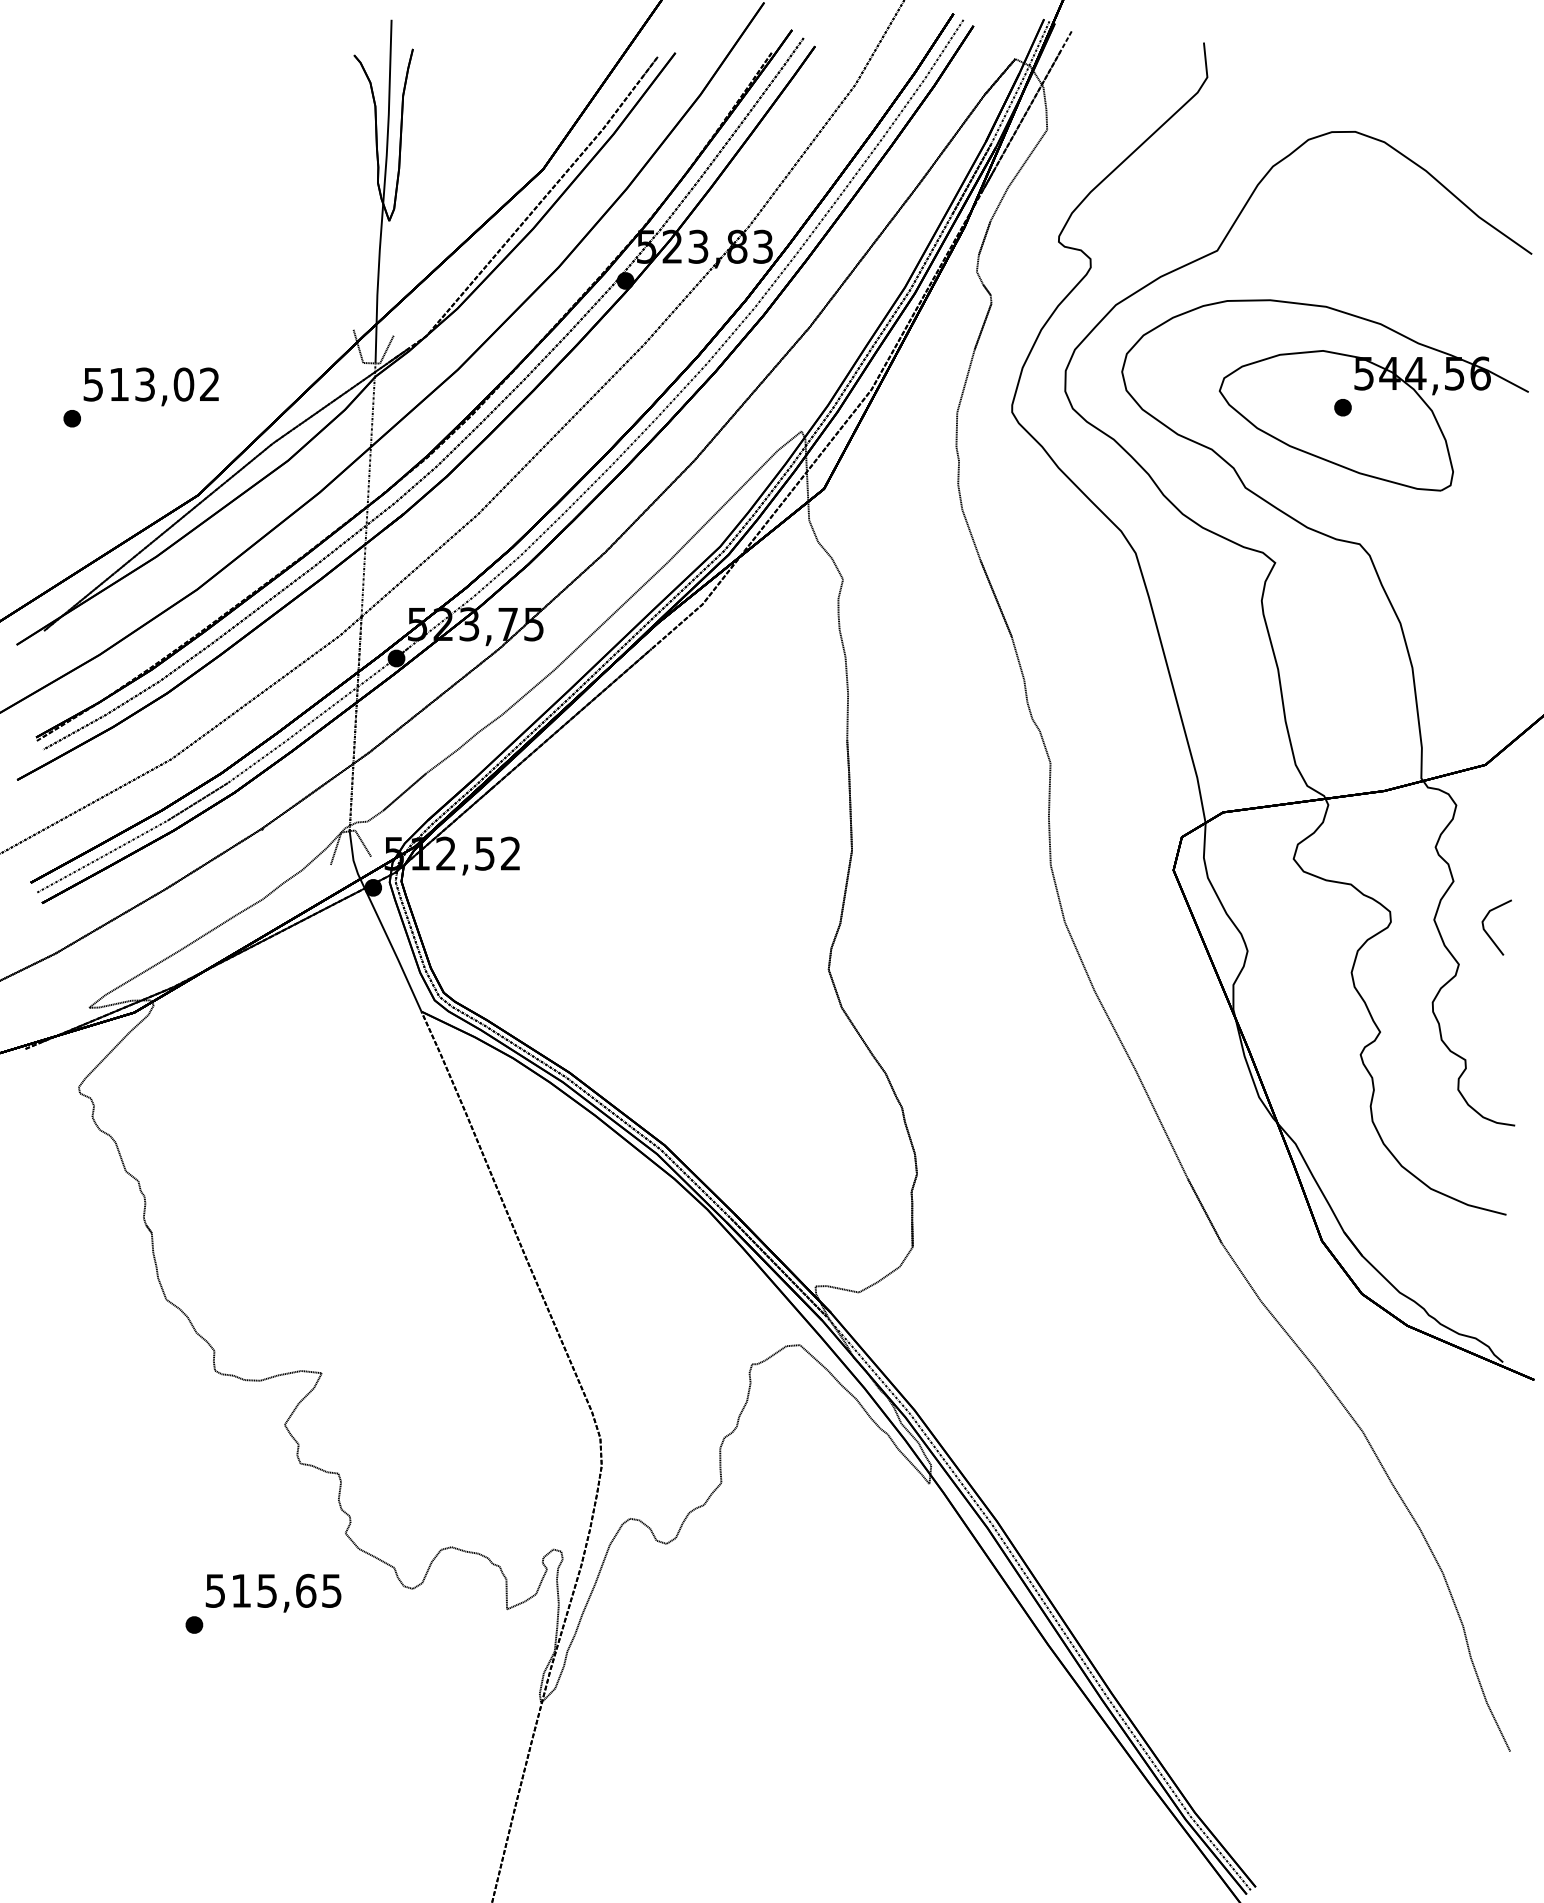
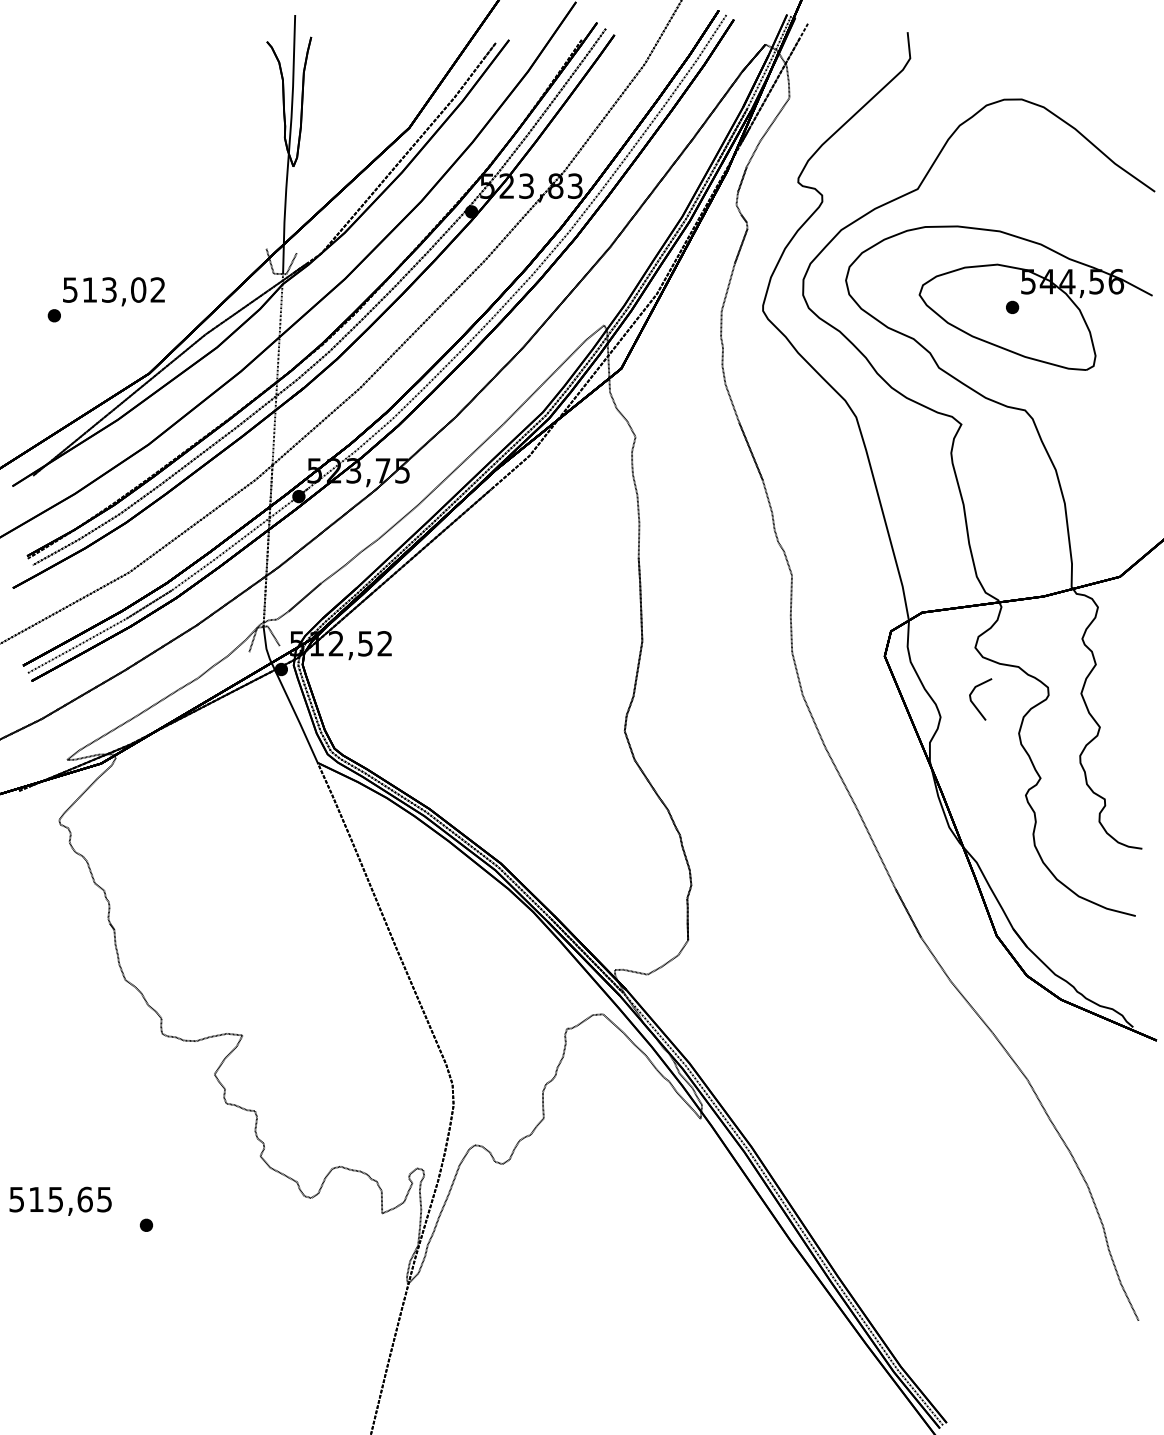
part: (1488, 933) -> (974, 703), moved
text: (273, 1592) -> (60, 1200), moved

